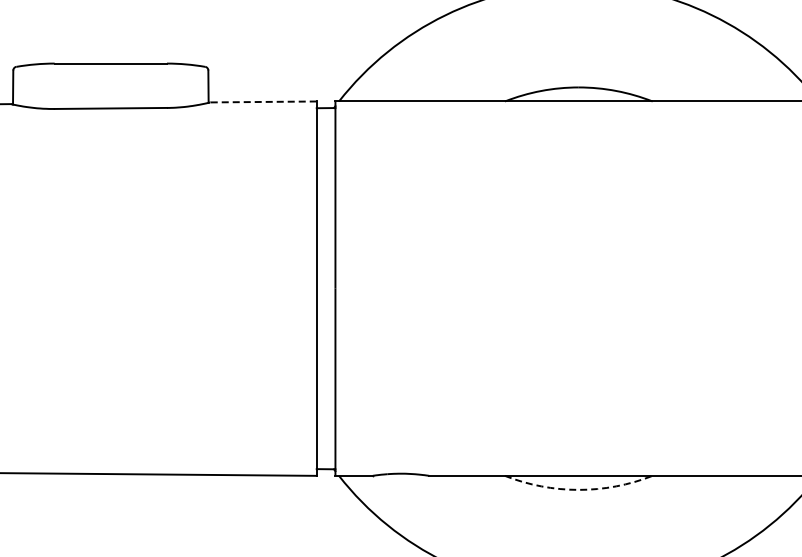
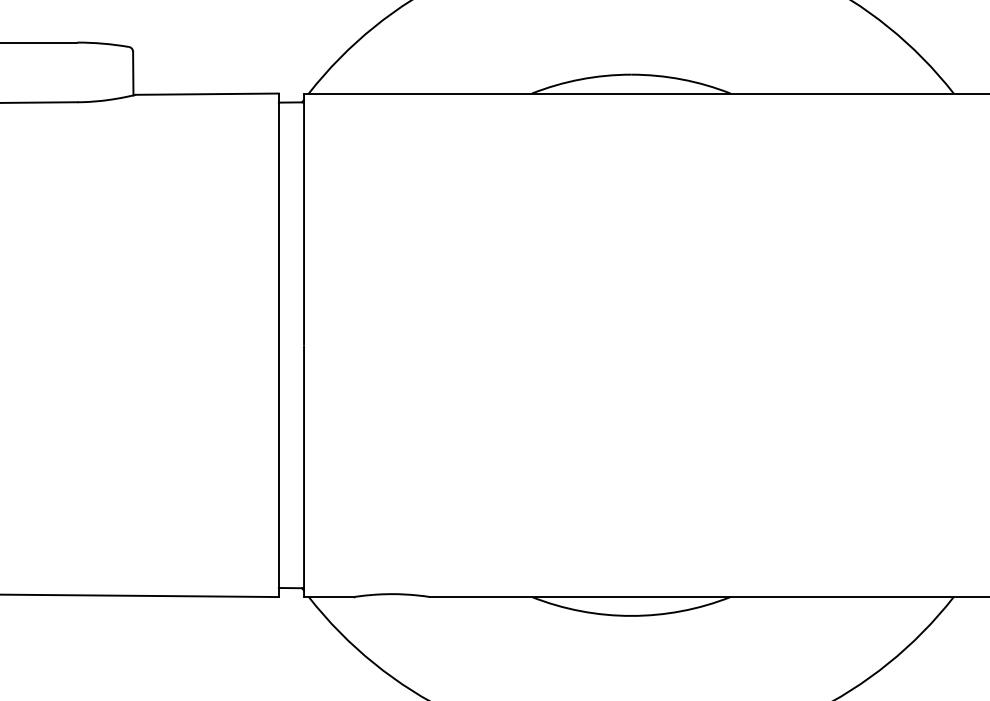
line: (263, 101) -> (207, 93), dashed -> solid
arc: (578, 489) -> (630, 615), dashed -> solid

